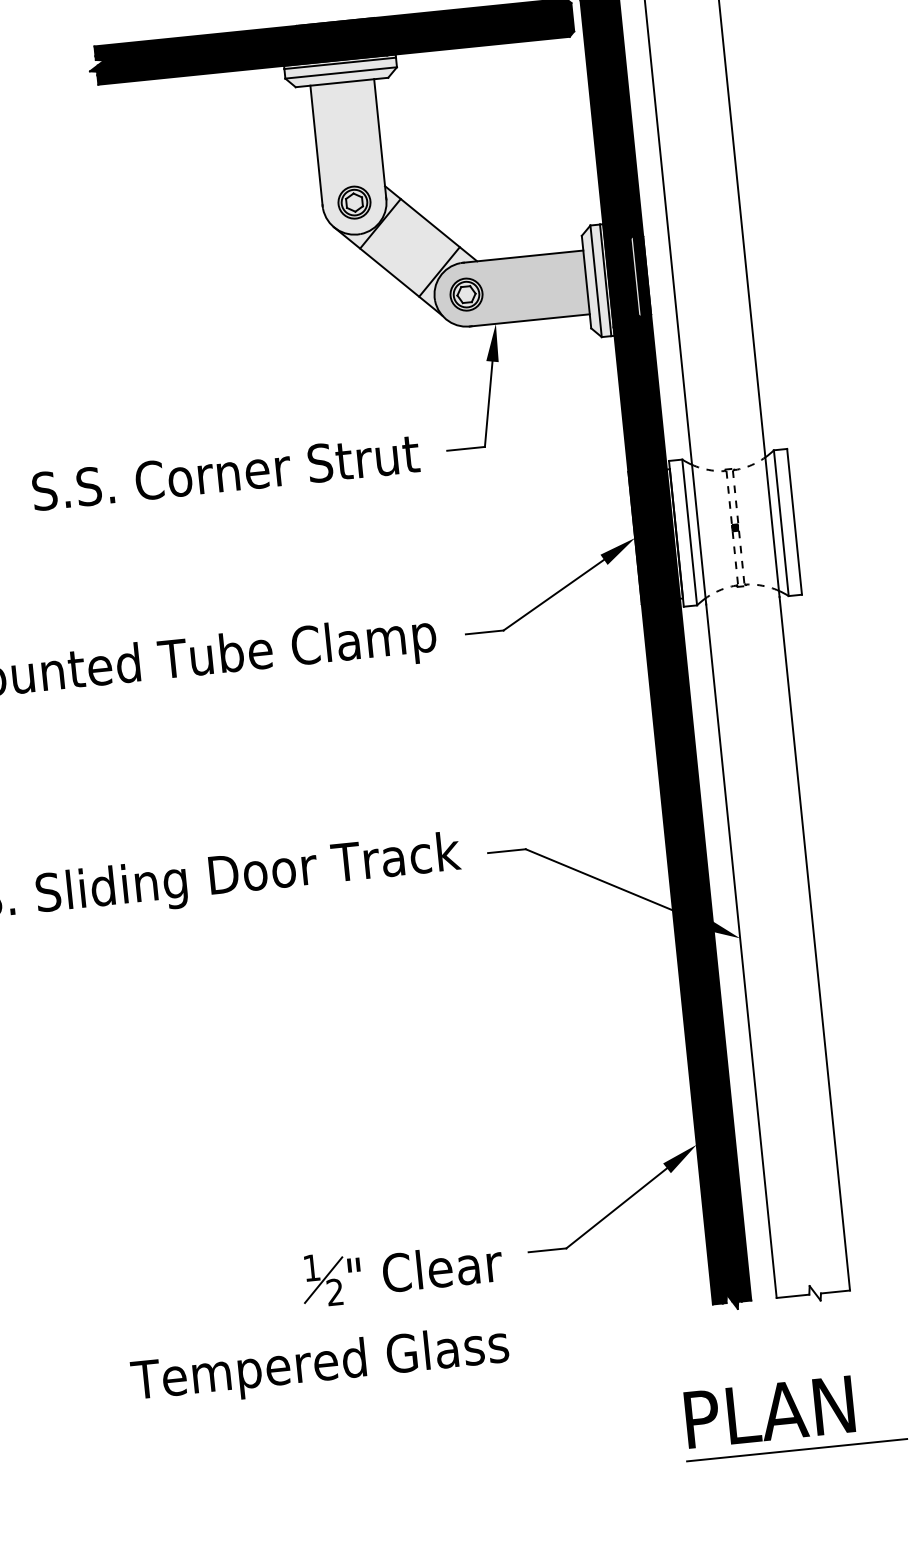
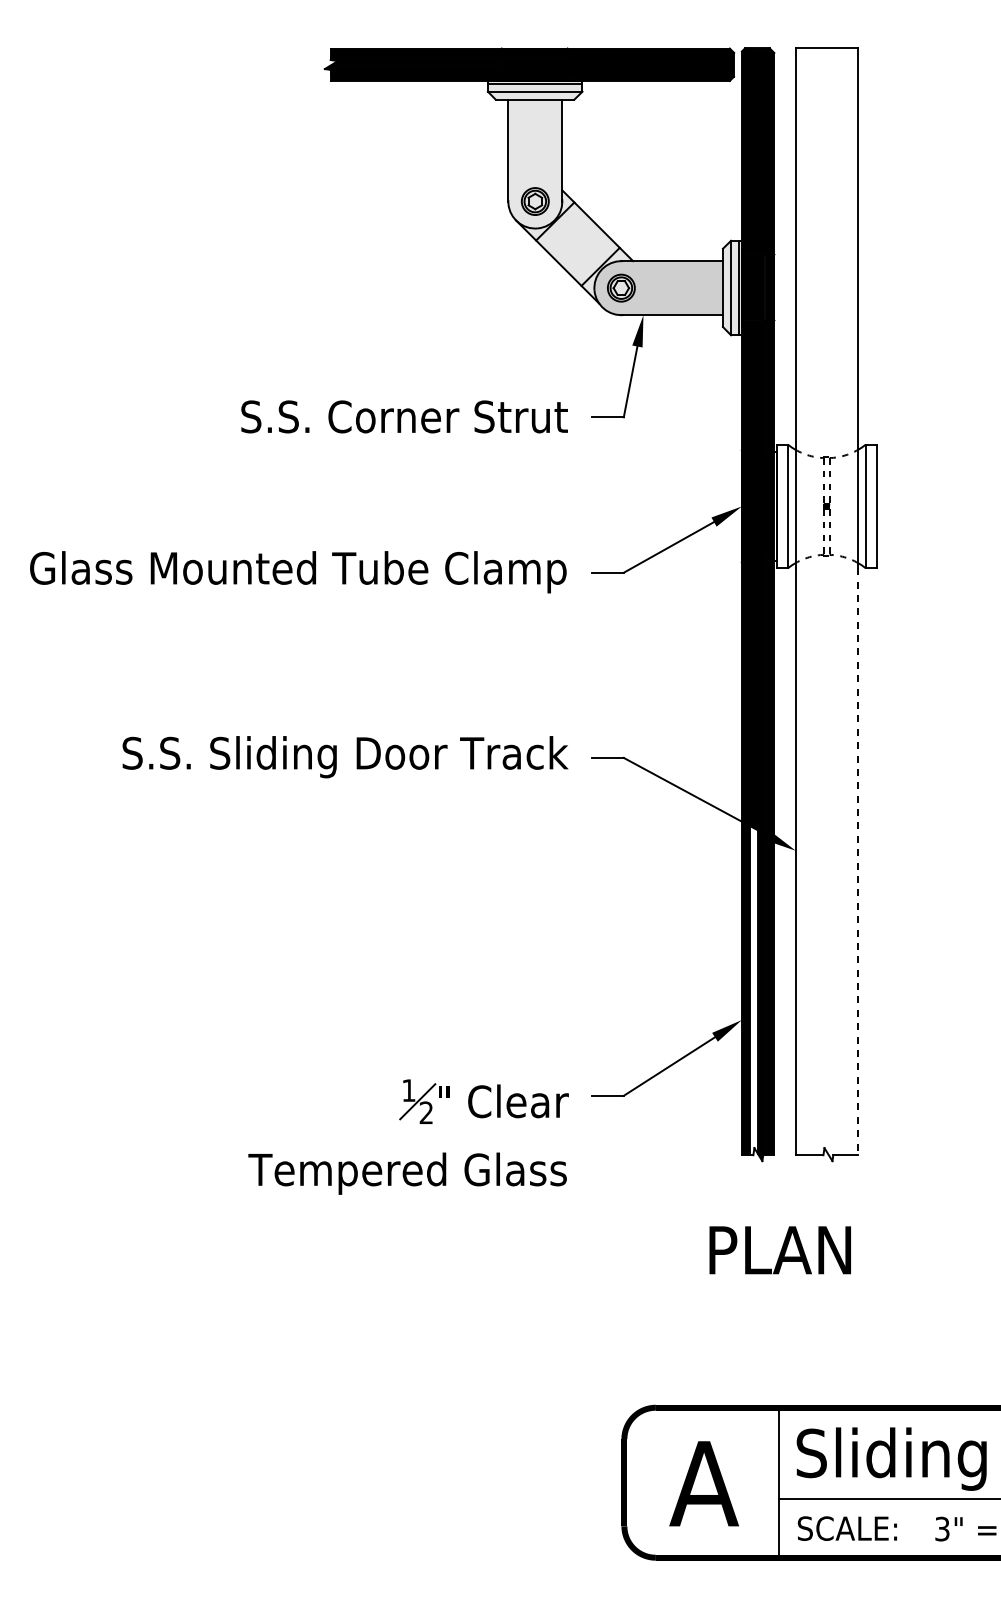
line: (814, 943) -> (857, 861), solid -> dashed
fill: (708, 1108) -> (754, 990), removed
line: (796, 1450) -> (799, 1284), removed

